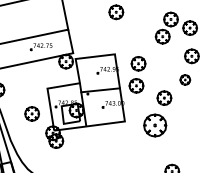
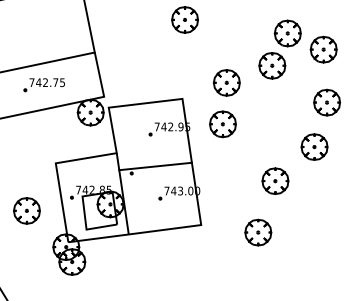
part: (137, 74) -> (224, 102), moved
part: (185, 79) -> (315, 146), size x1.43
part: (155, 125) -> (258, 232), size x0.62

